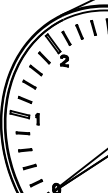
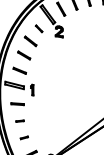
part: (44, 57) -> (39, 28), size x0.6
part: (25, 150) -> (20, 121), size x0.6
part: (29, 166) -> (24, 137), size x0.6

